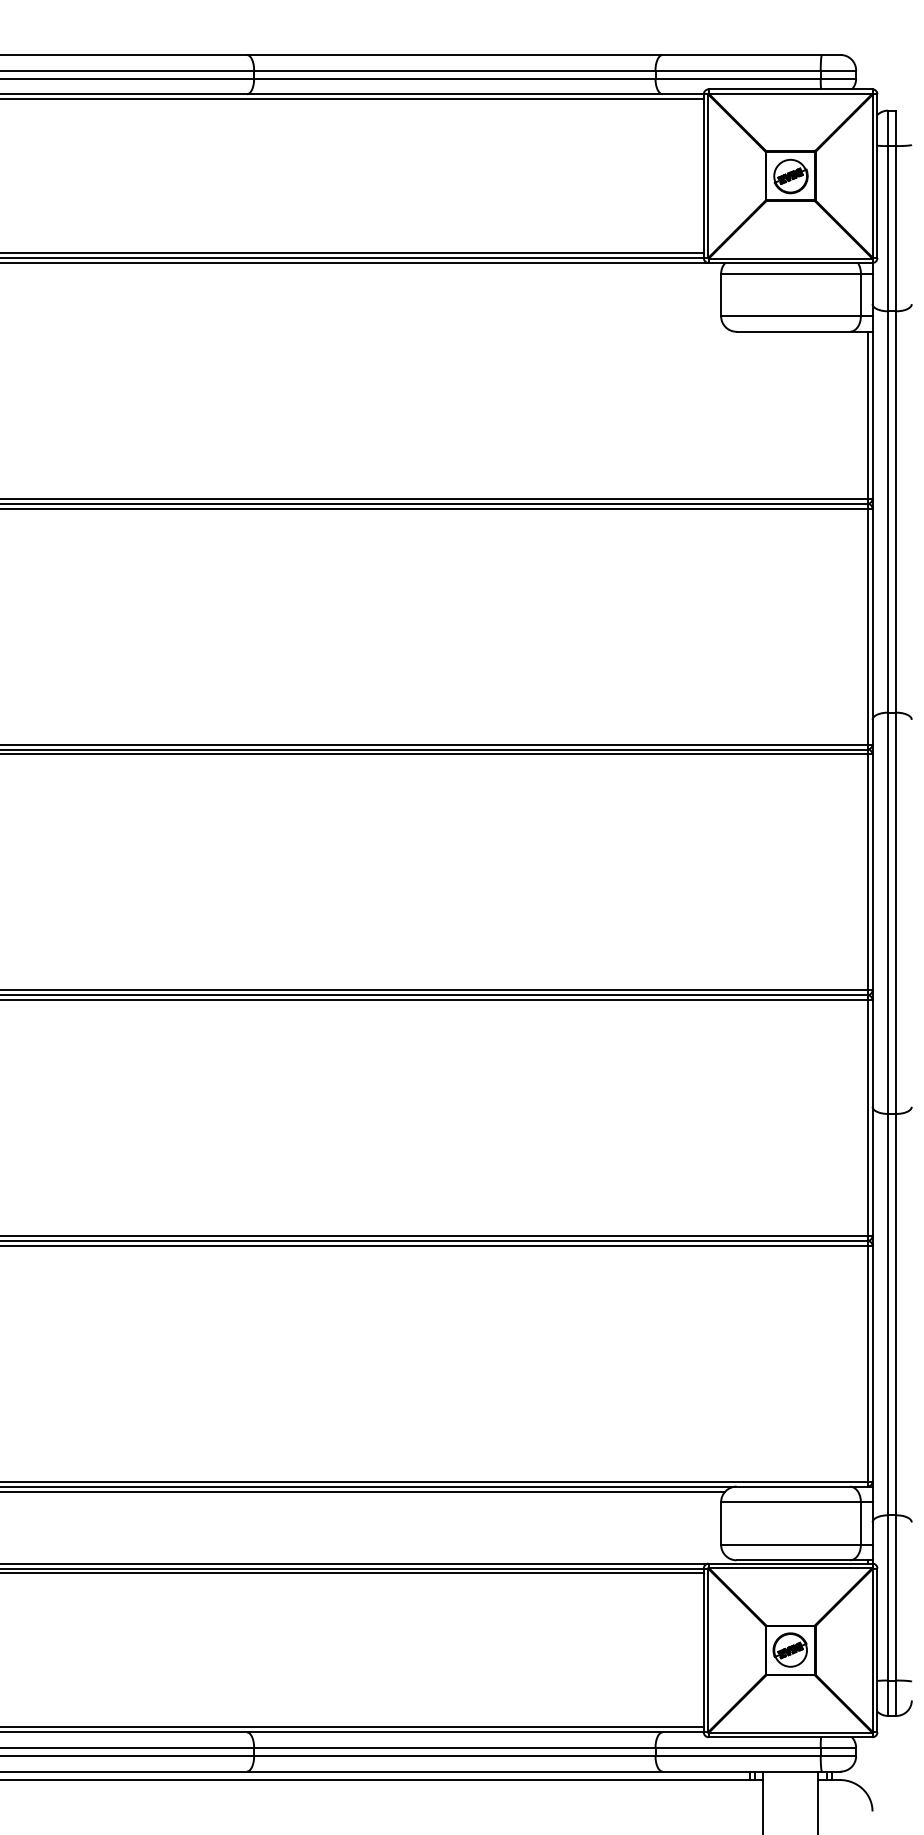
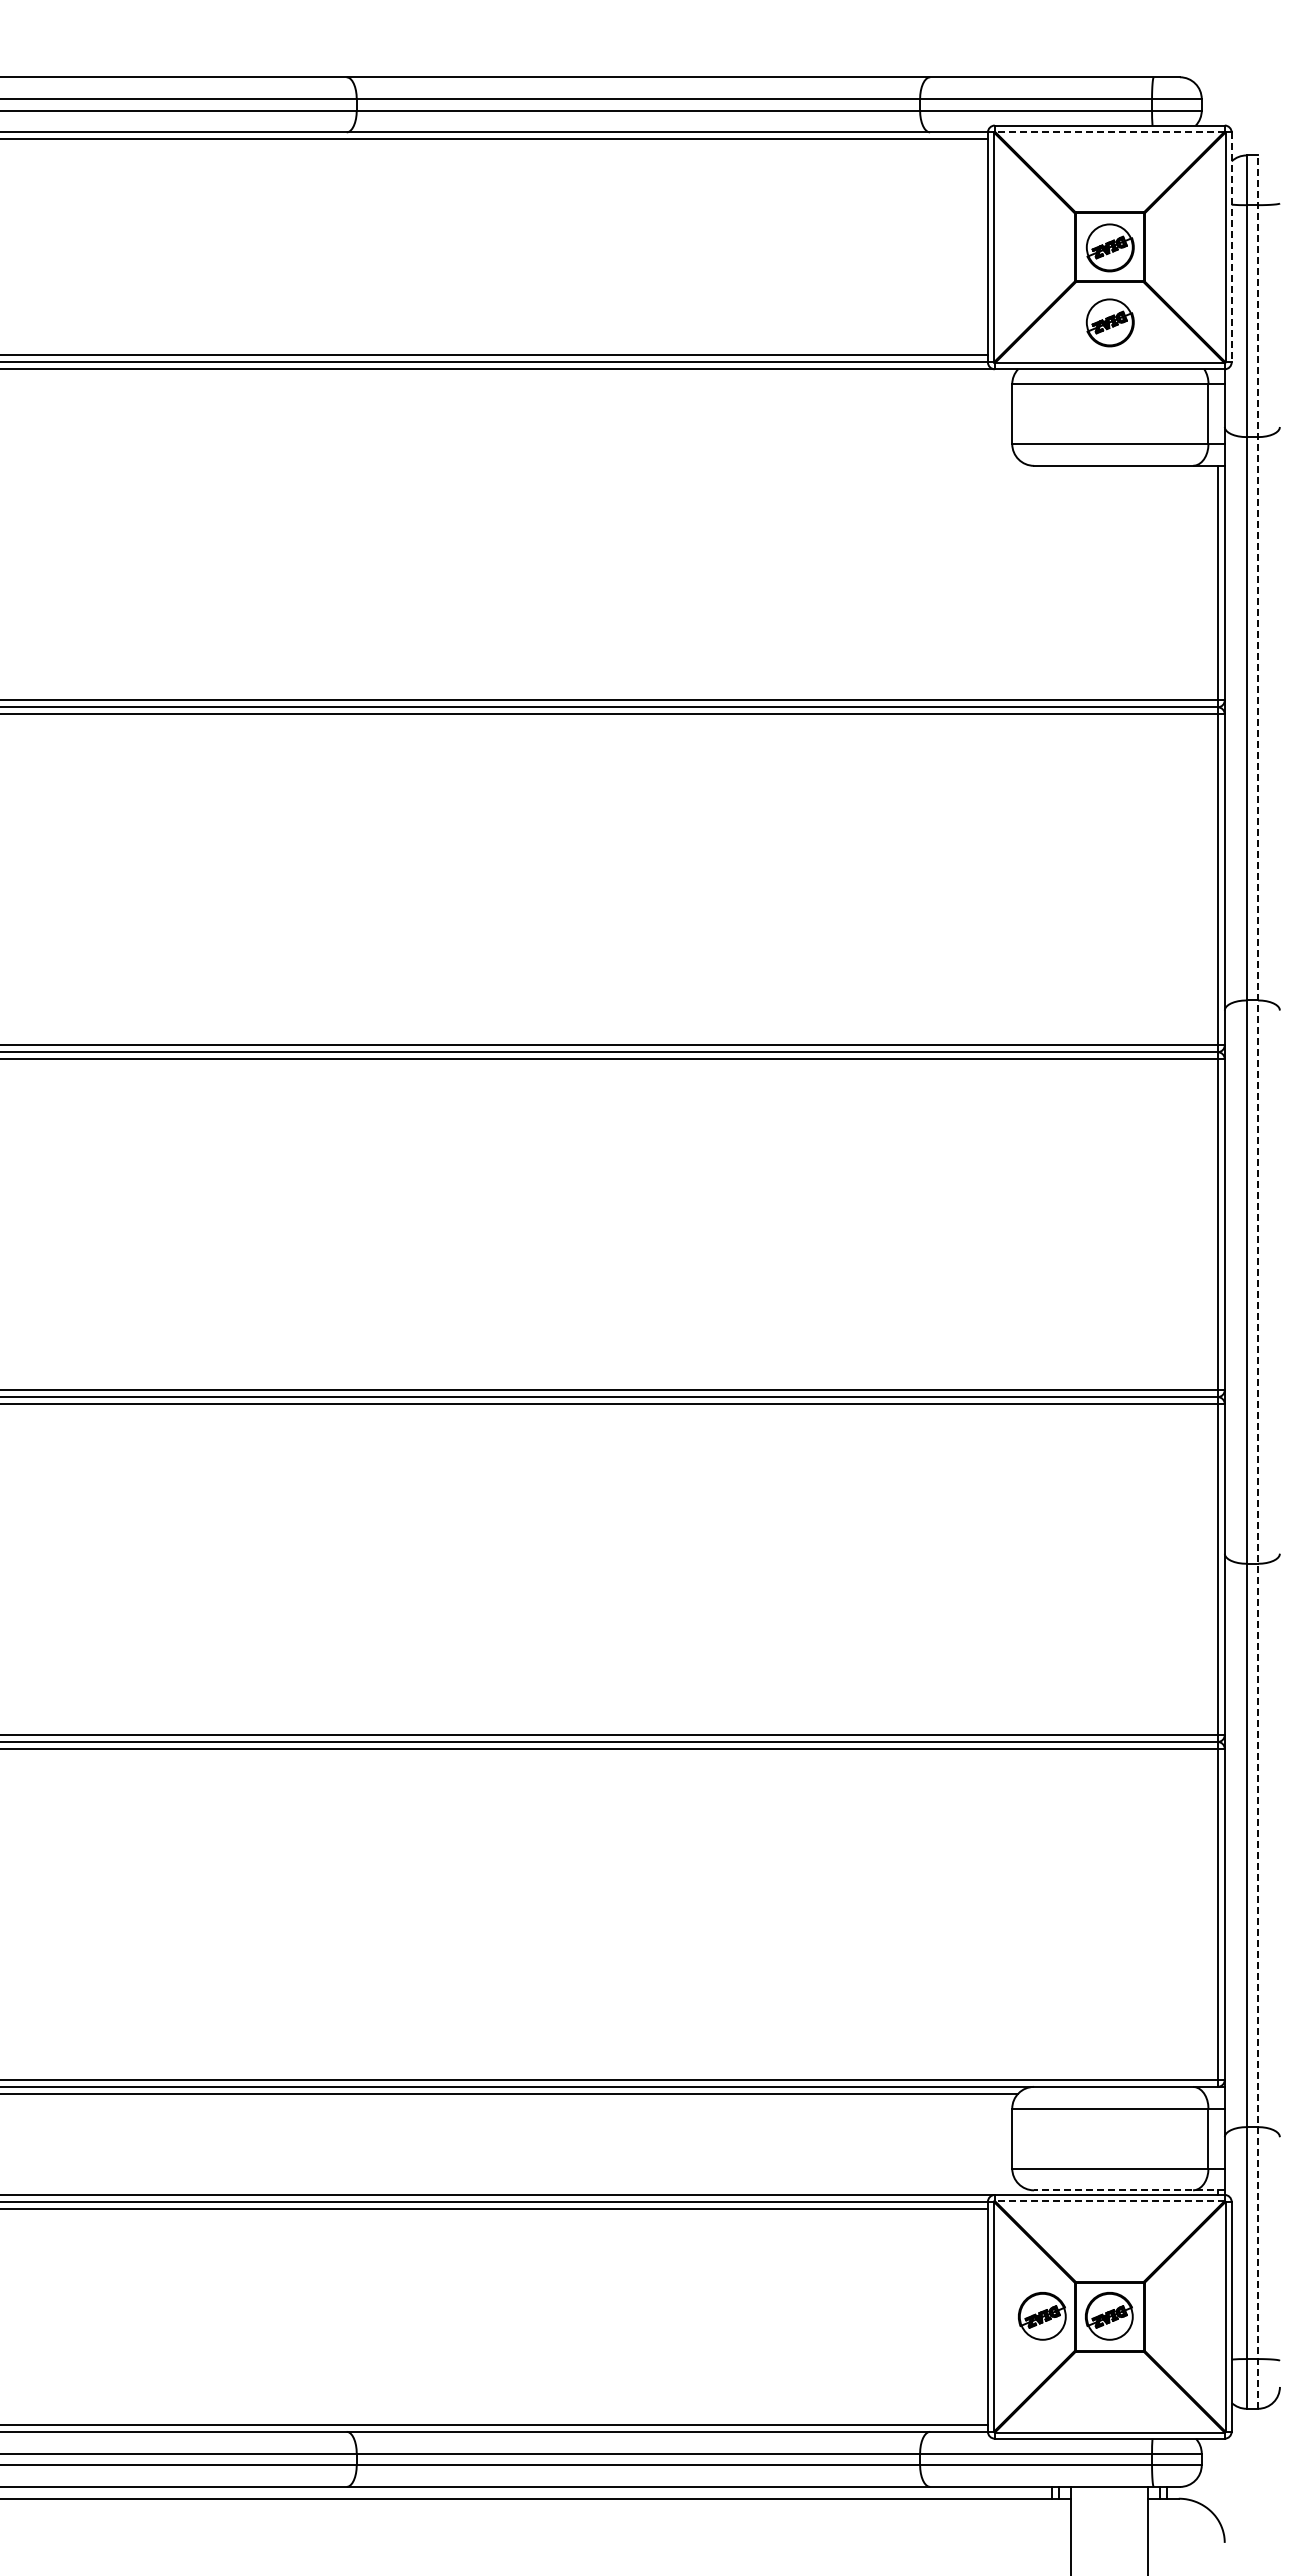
line: (790, 93) -> (1109, 131), solid -> dashed
line: (877, 176) -> (1231, 247), solid -> dashed
part: (790, 229) -> (1109, 322), added
line: (896, 913) -> (1258, 1282), solid -> dashed
line: (803, 1560) -> (1128, 2190), solid -> dashed
line: (790, 1567) -> (1109, 2200), solid -> dashed
part: (742, 1650) -> (1042, 2316), added

